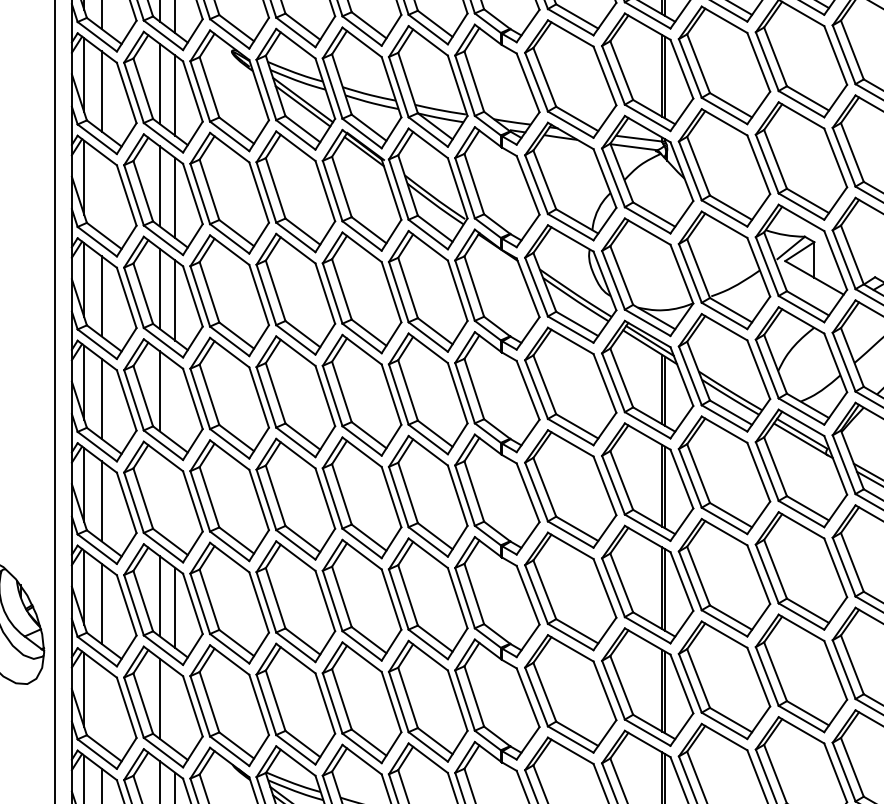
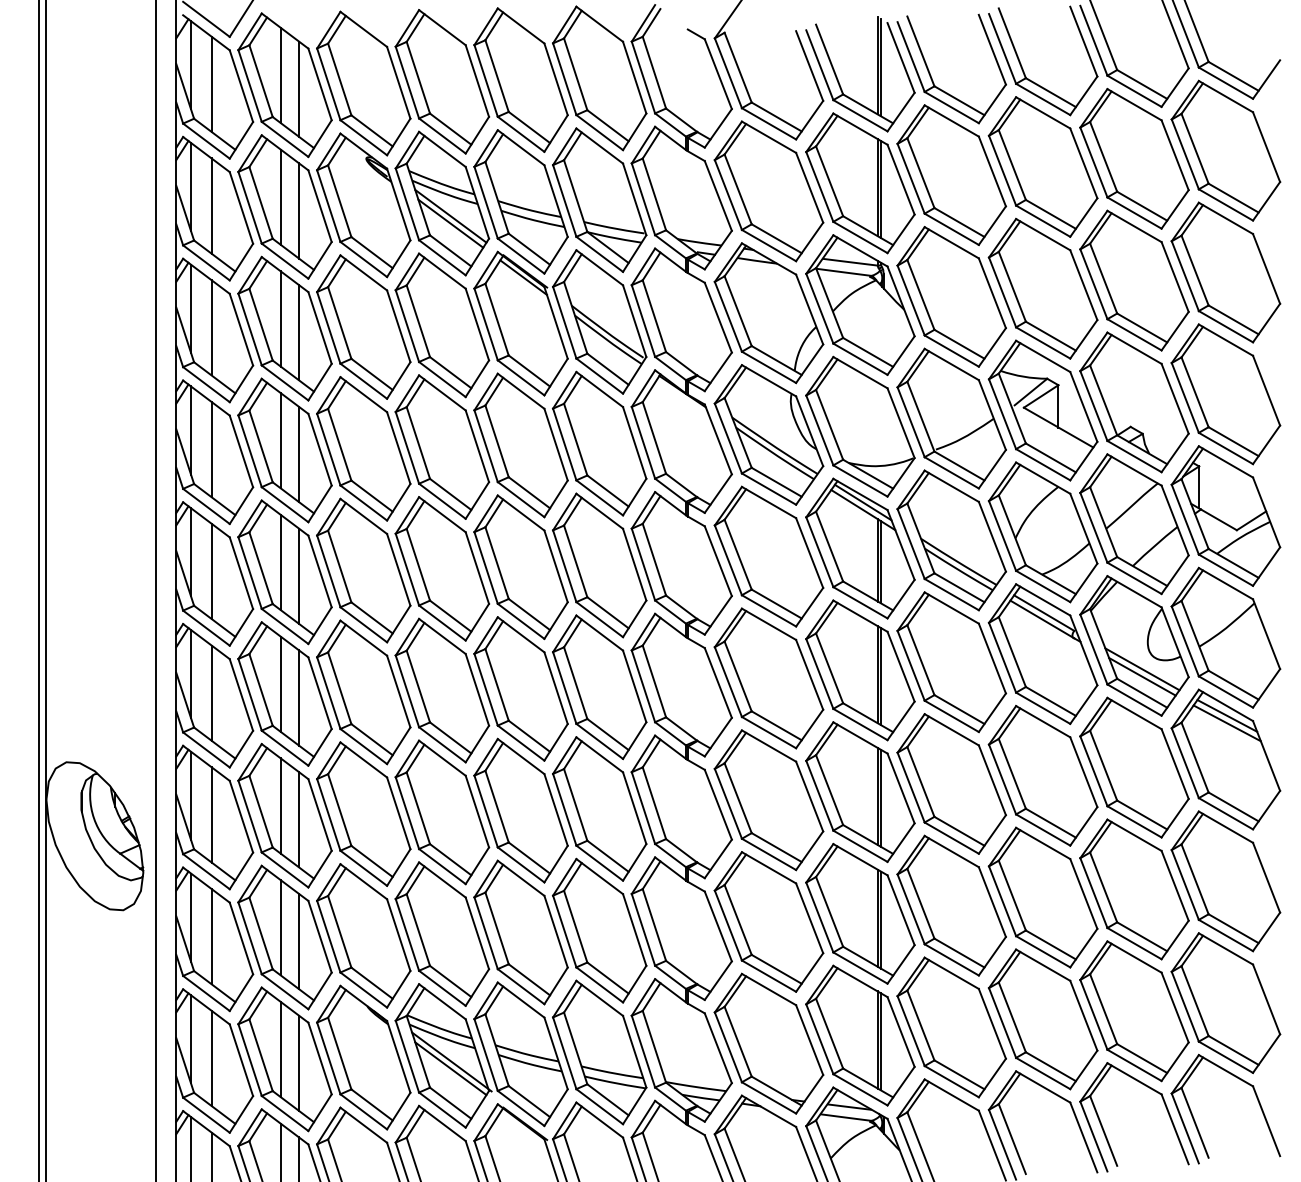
line: (101, 193) -> (211, 327), added
line: (175, 402) -> (299, 575), added
line: (159, 493) -> (280, 683), added
line: (175, 505) -> (299, 697), added
line: (101, 706) -> (211, 936), added
line: (175, 710) -> (299, 941), added

